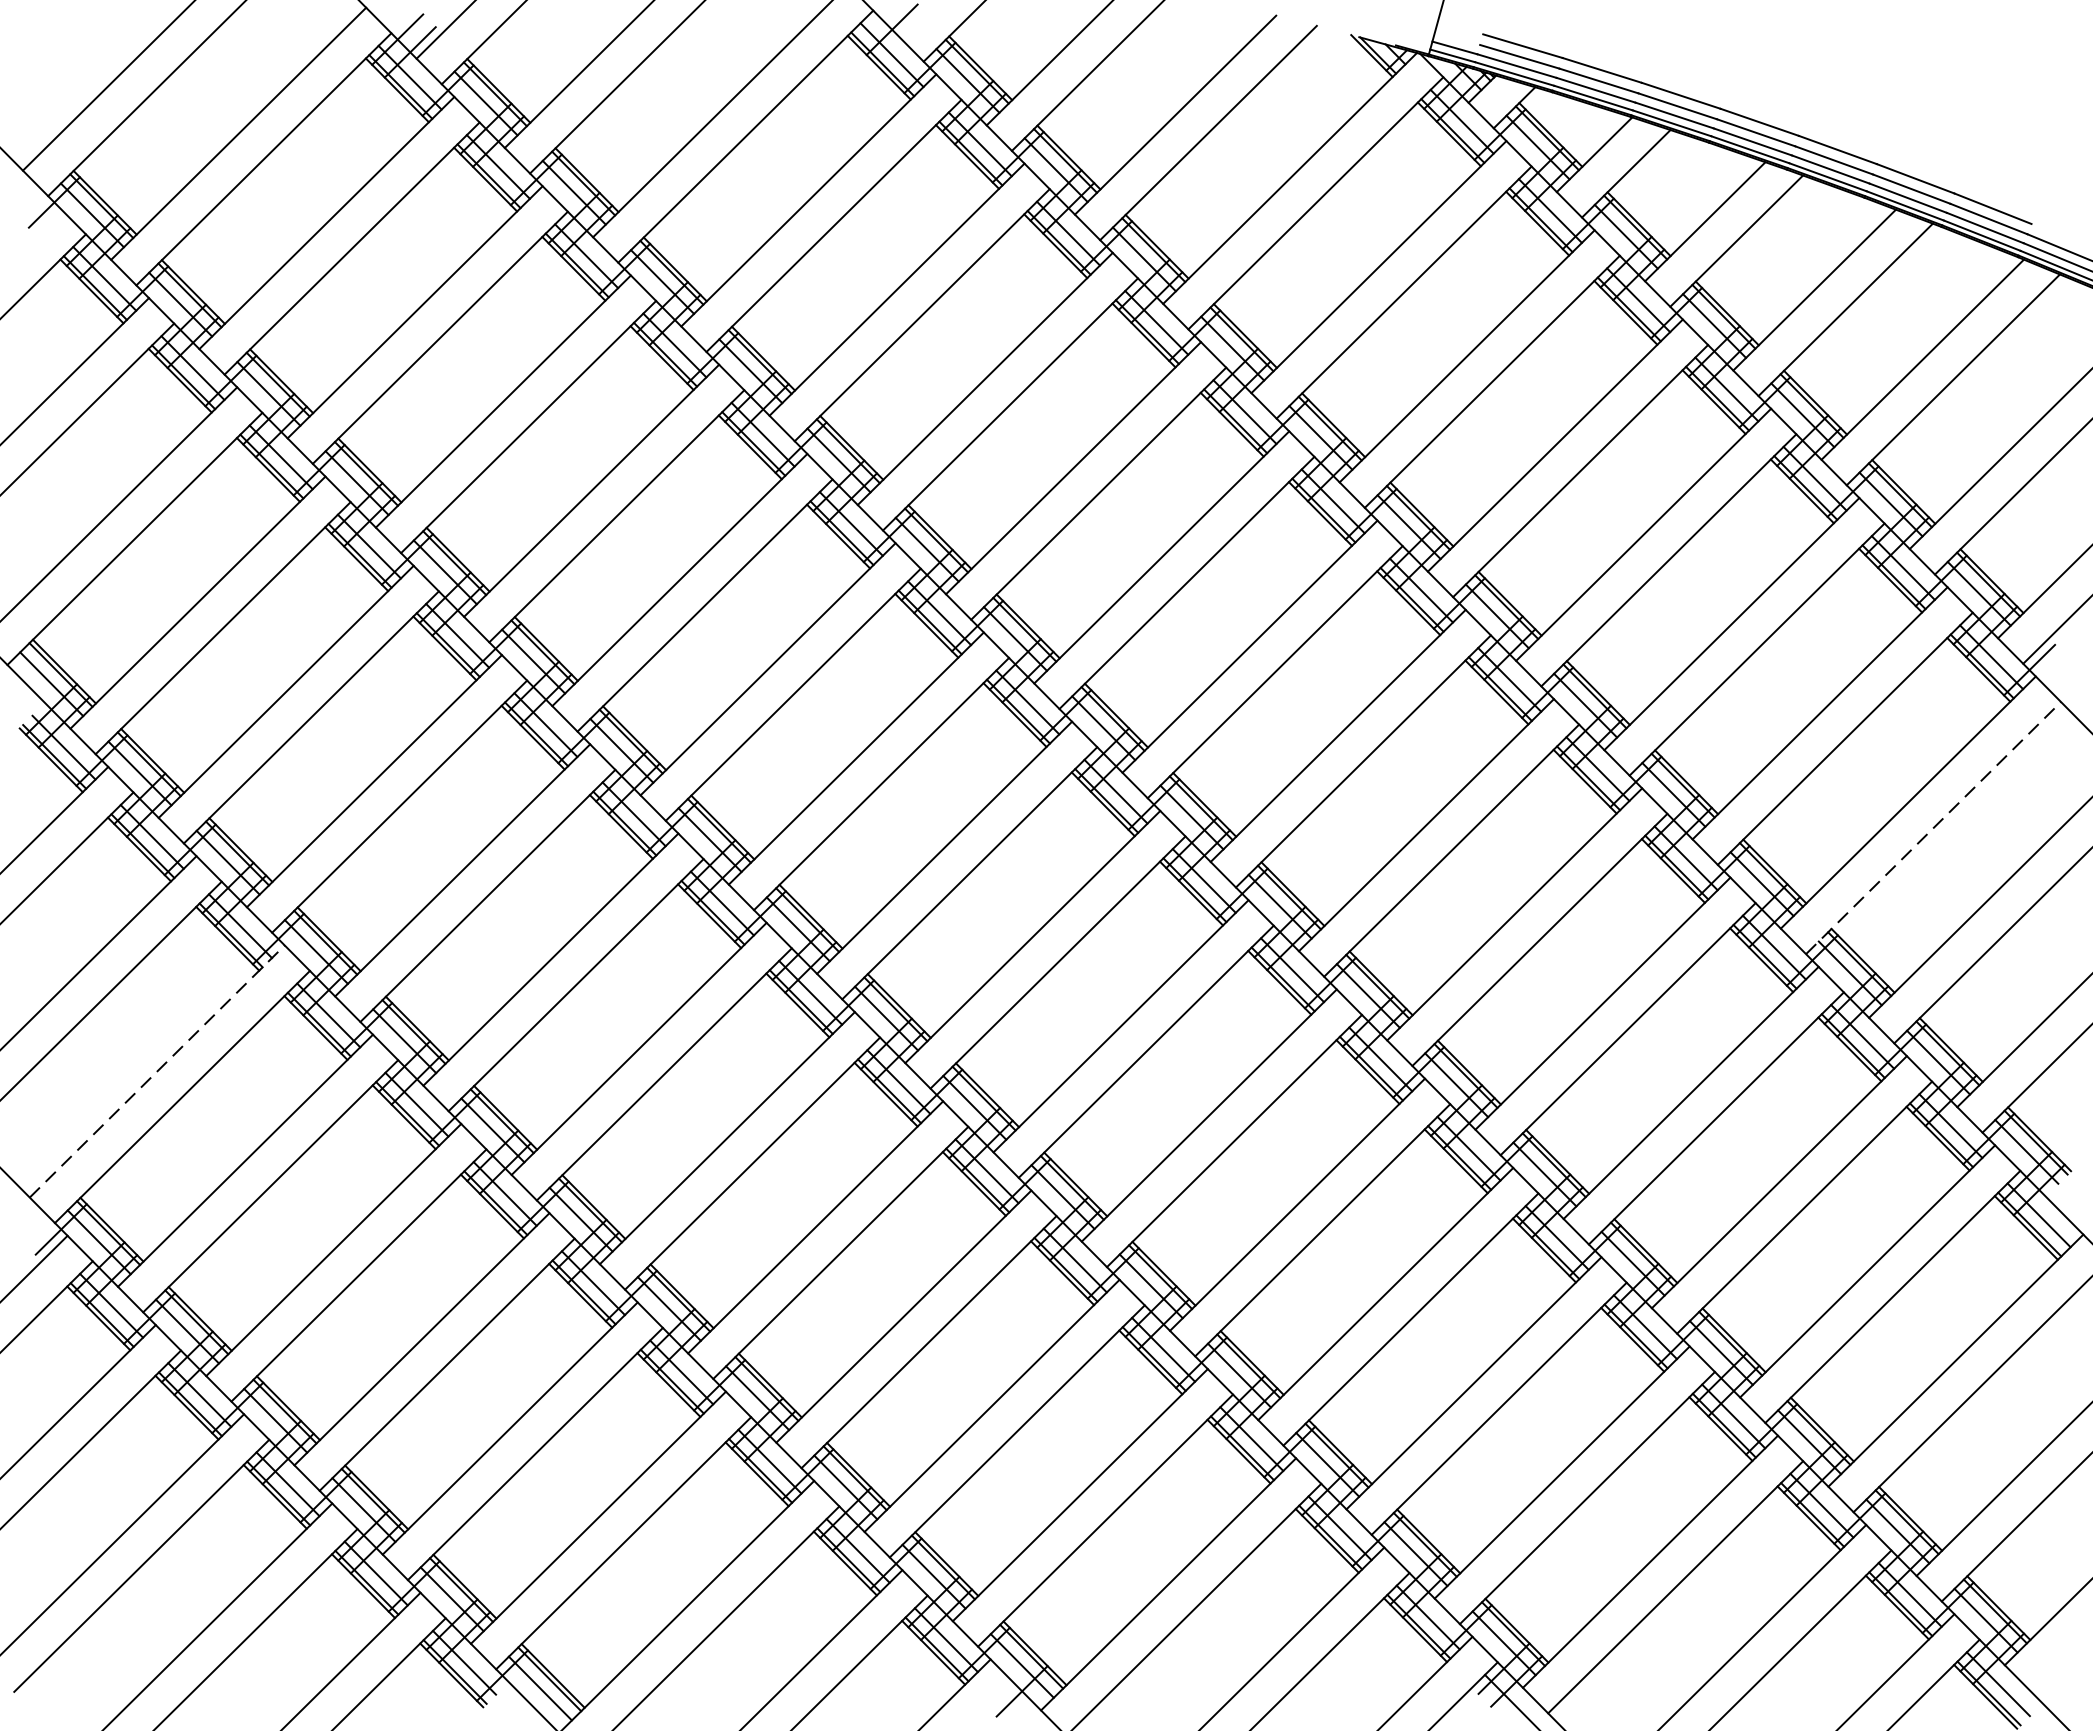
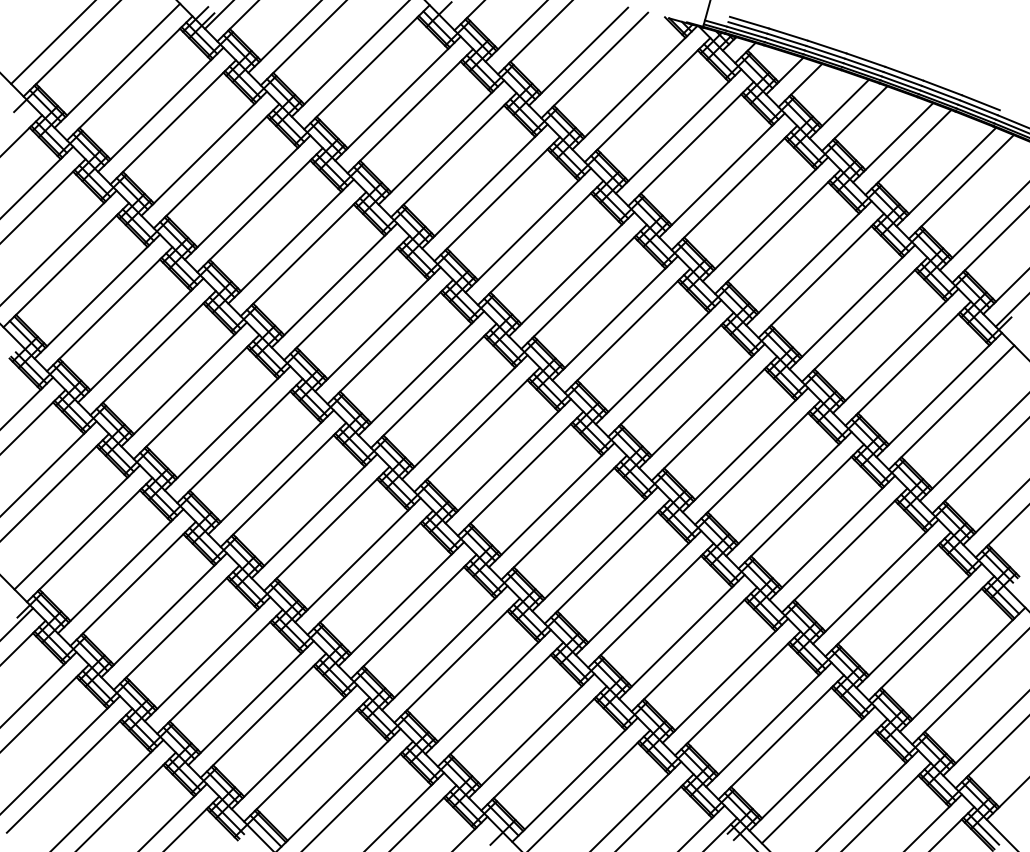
line: (1933, 827) -> (951, 407), dashed -> solid
line: (157, 1071) -> (77, 527), dashed -> solid

